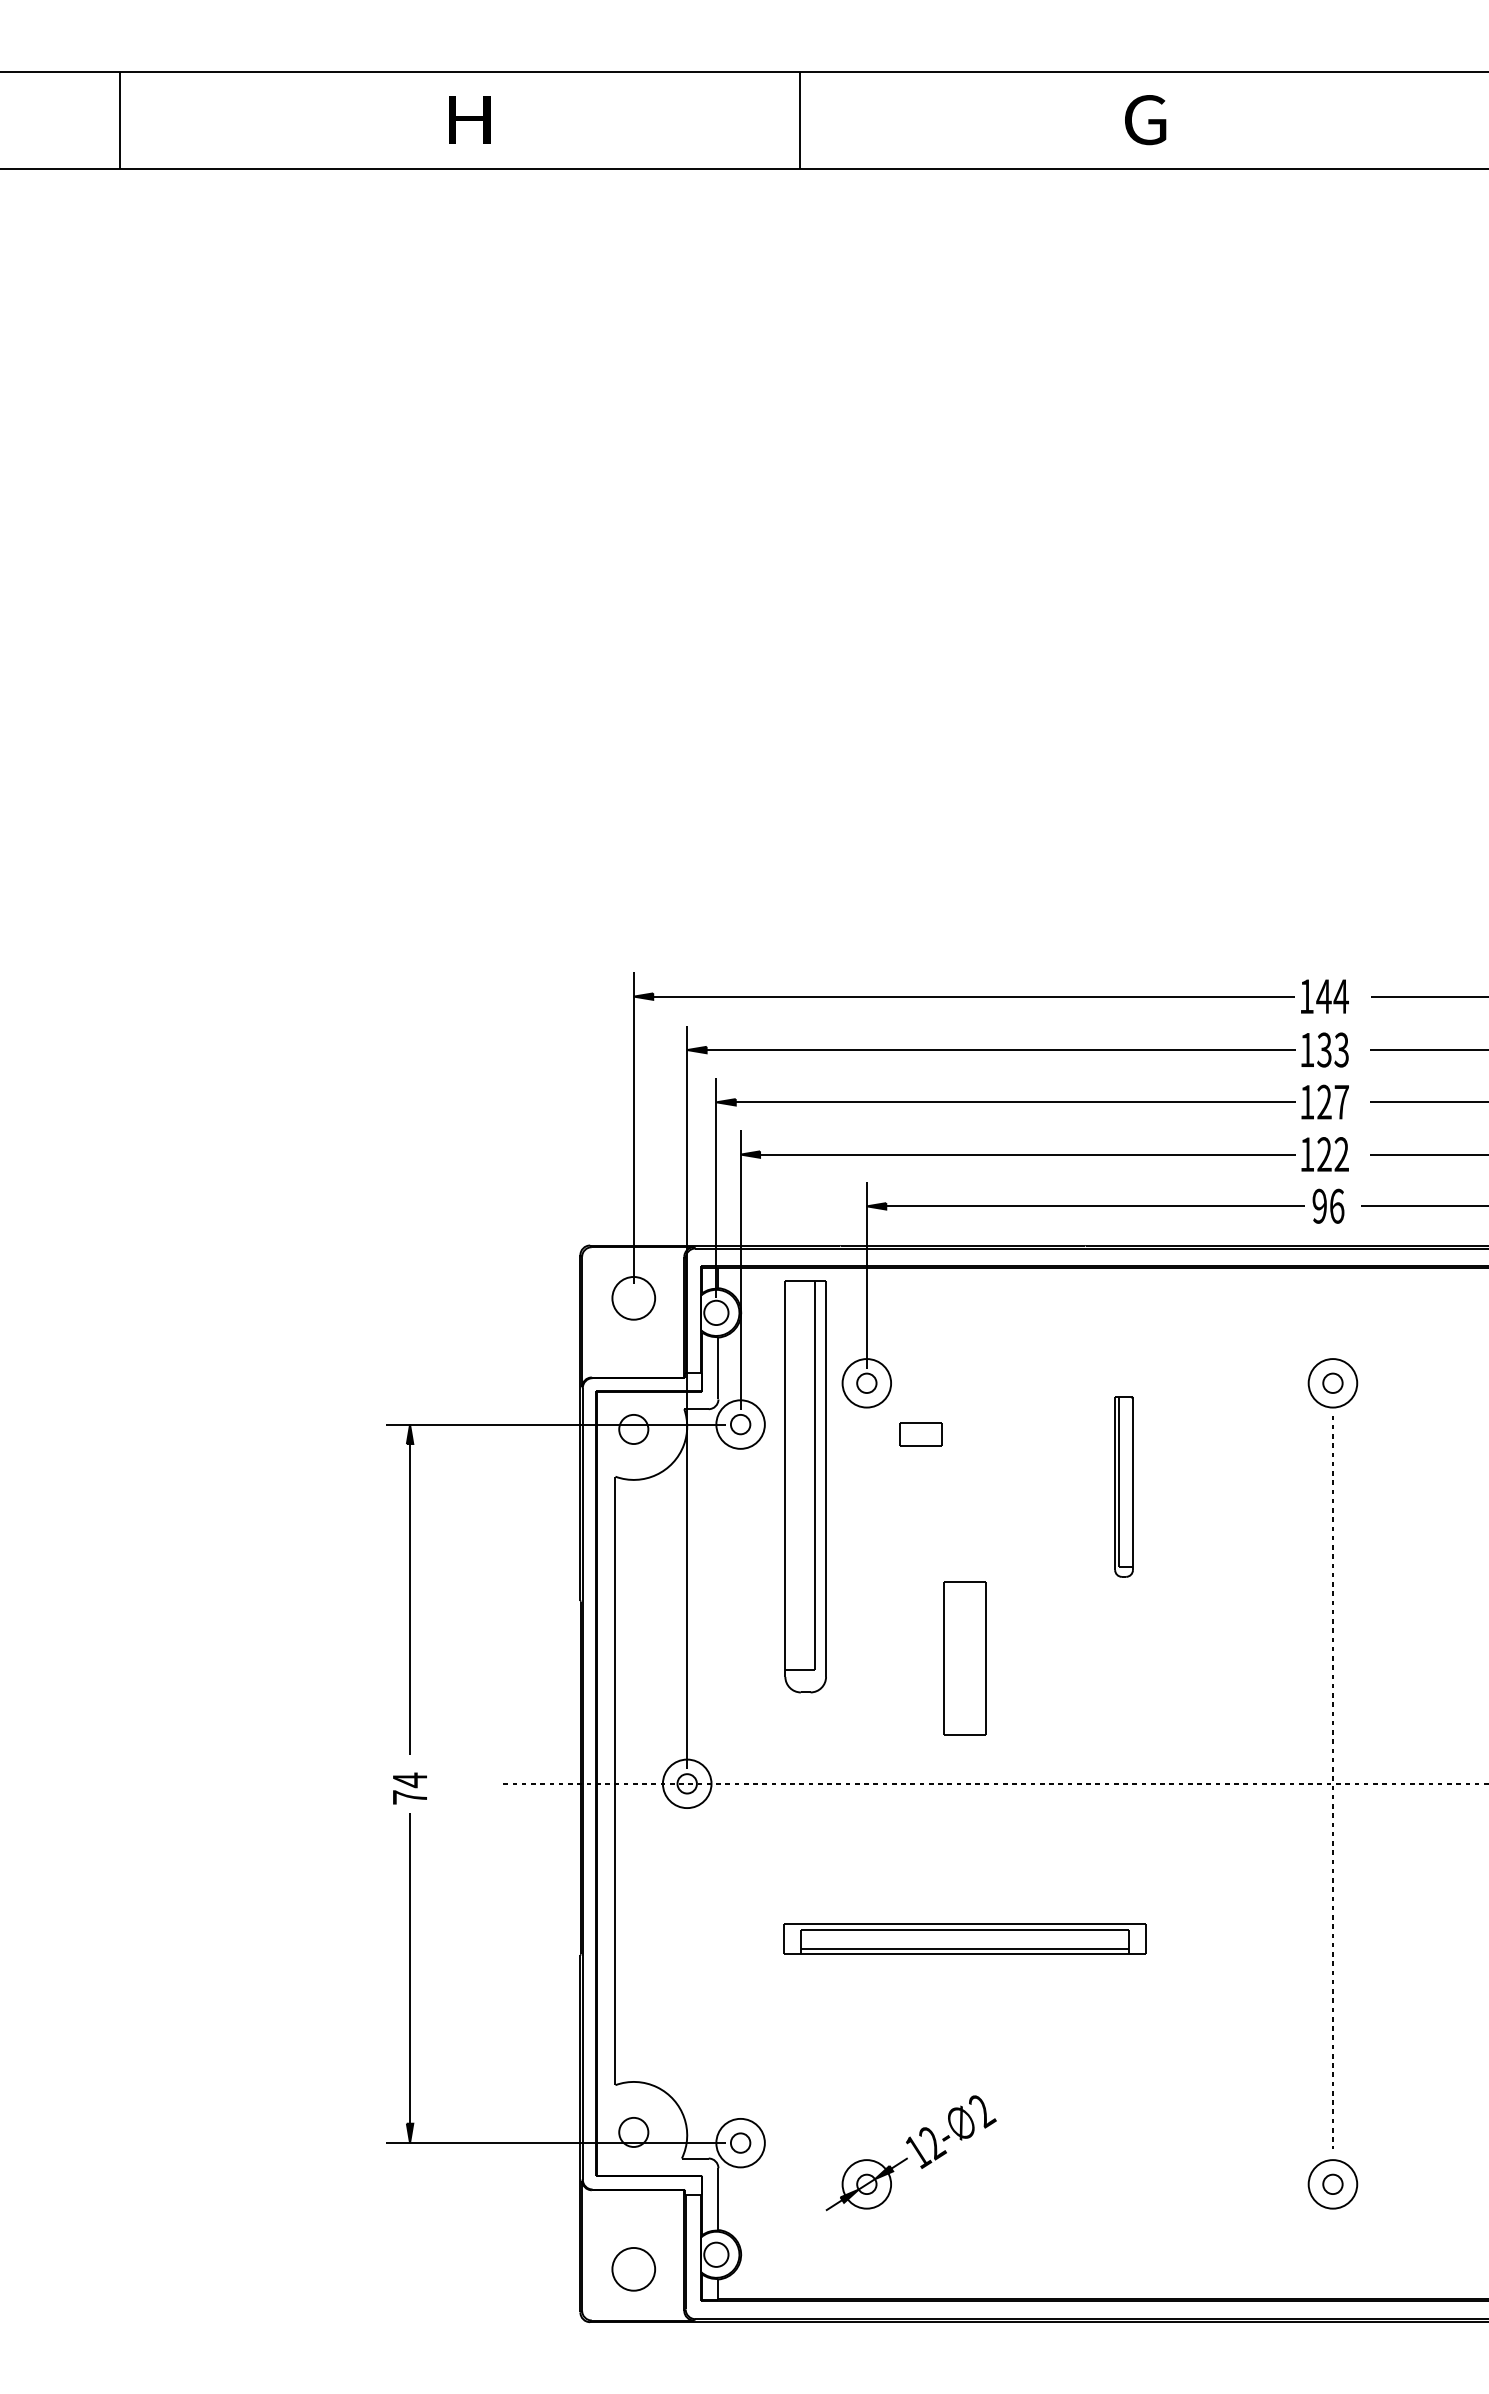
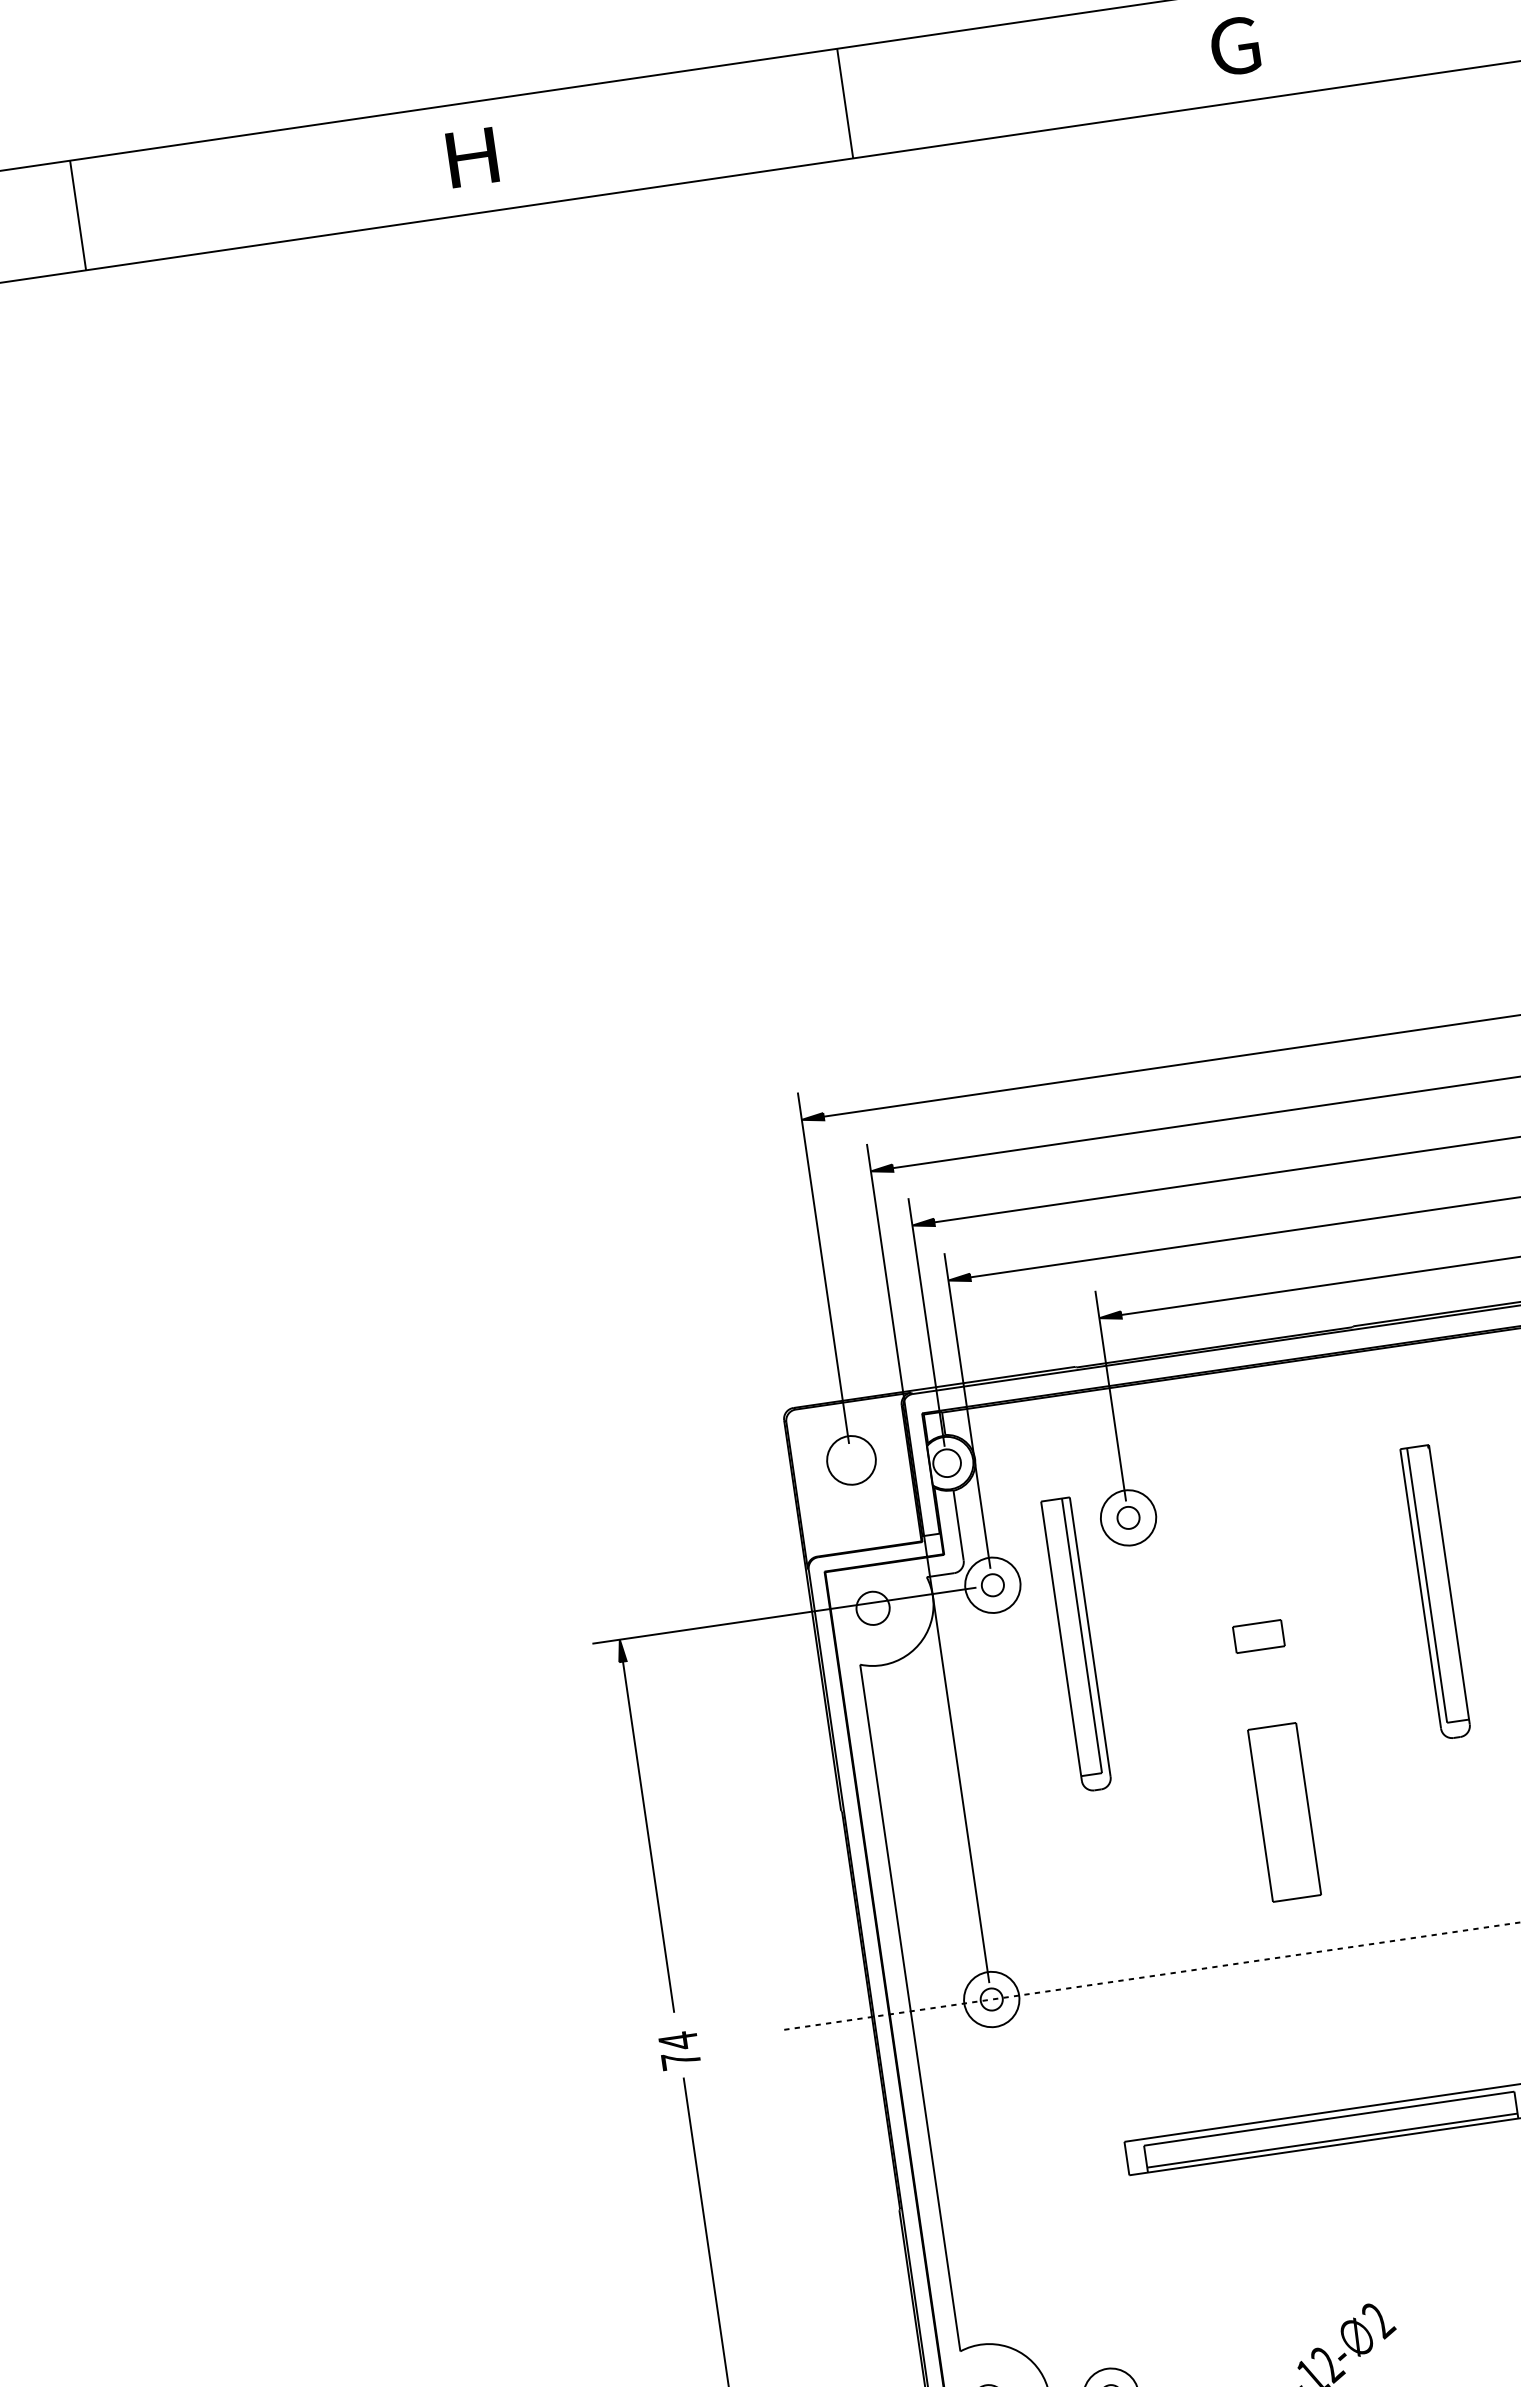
part: (920, 1434) -> (1258, 1636), moved
part: (805, 1486) -> (1076, 1644), size x0.62
part: (1123, 1486) -> (1435, 1592), size x1.43

